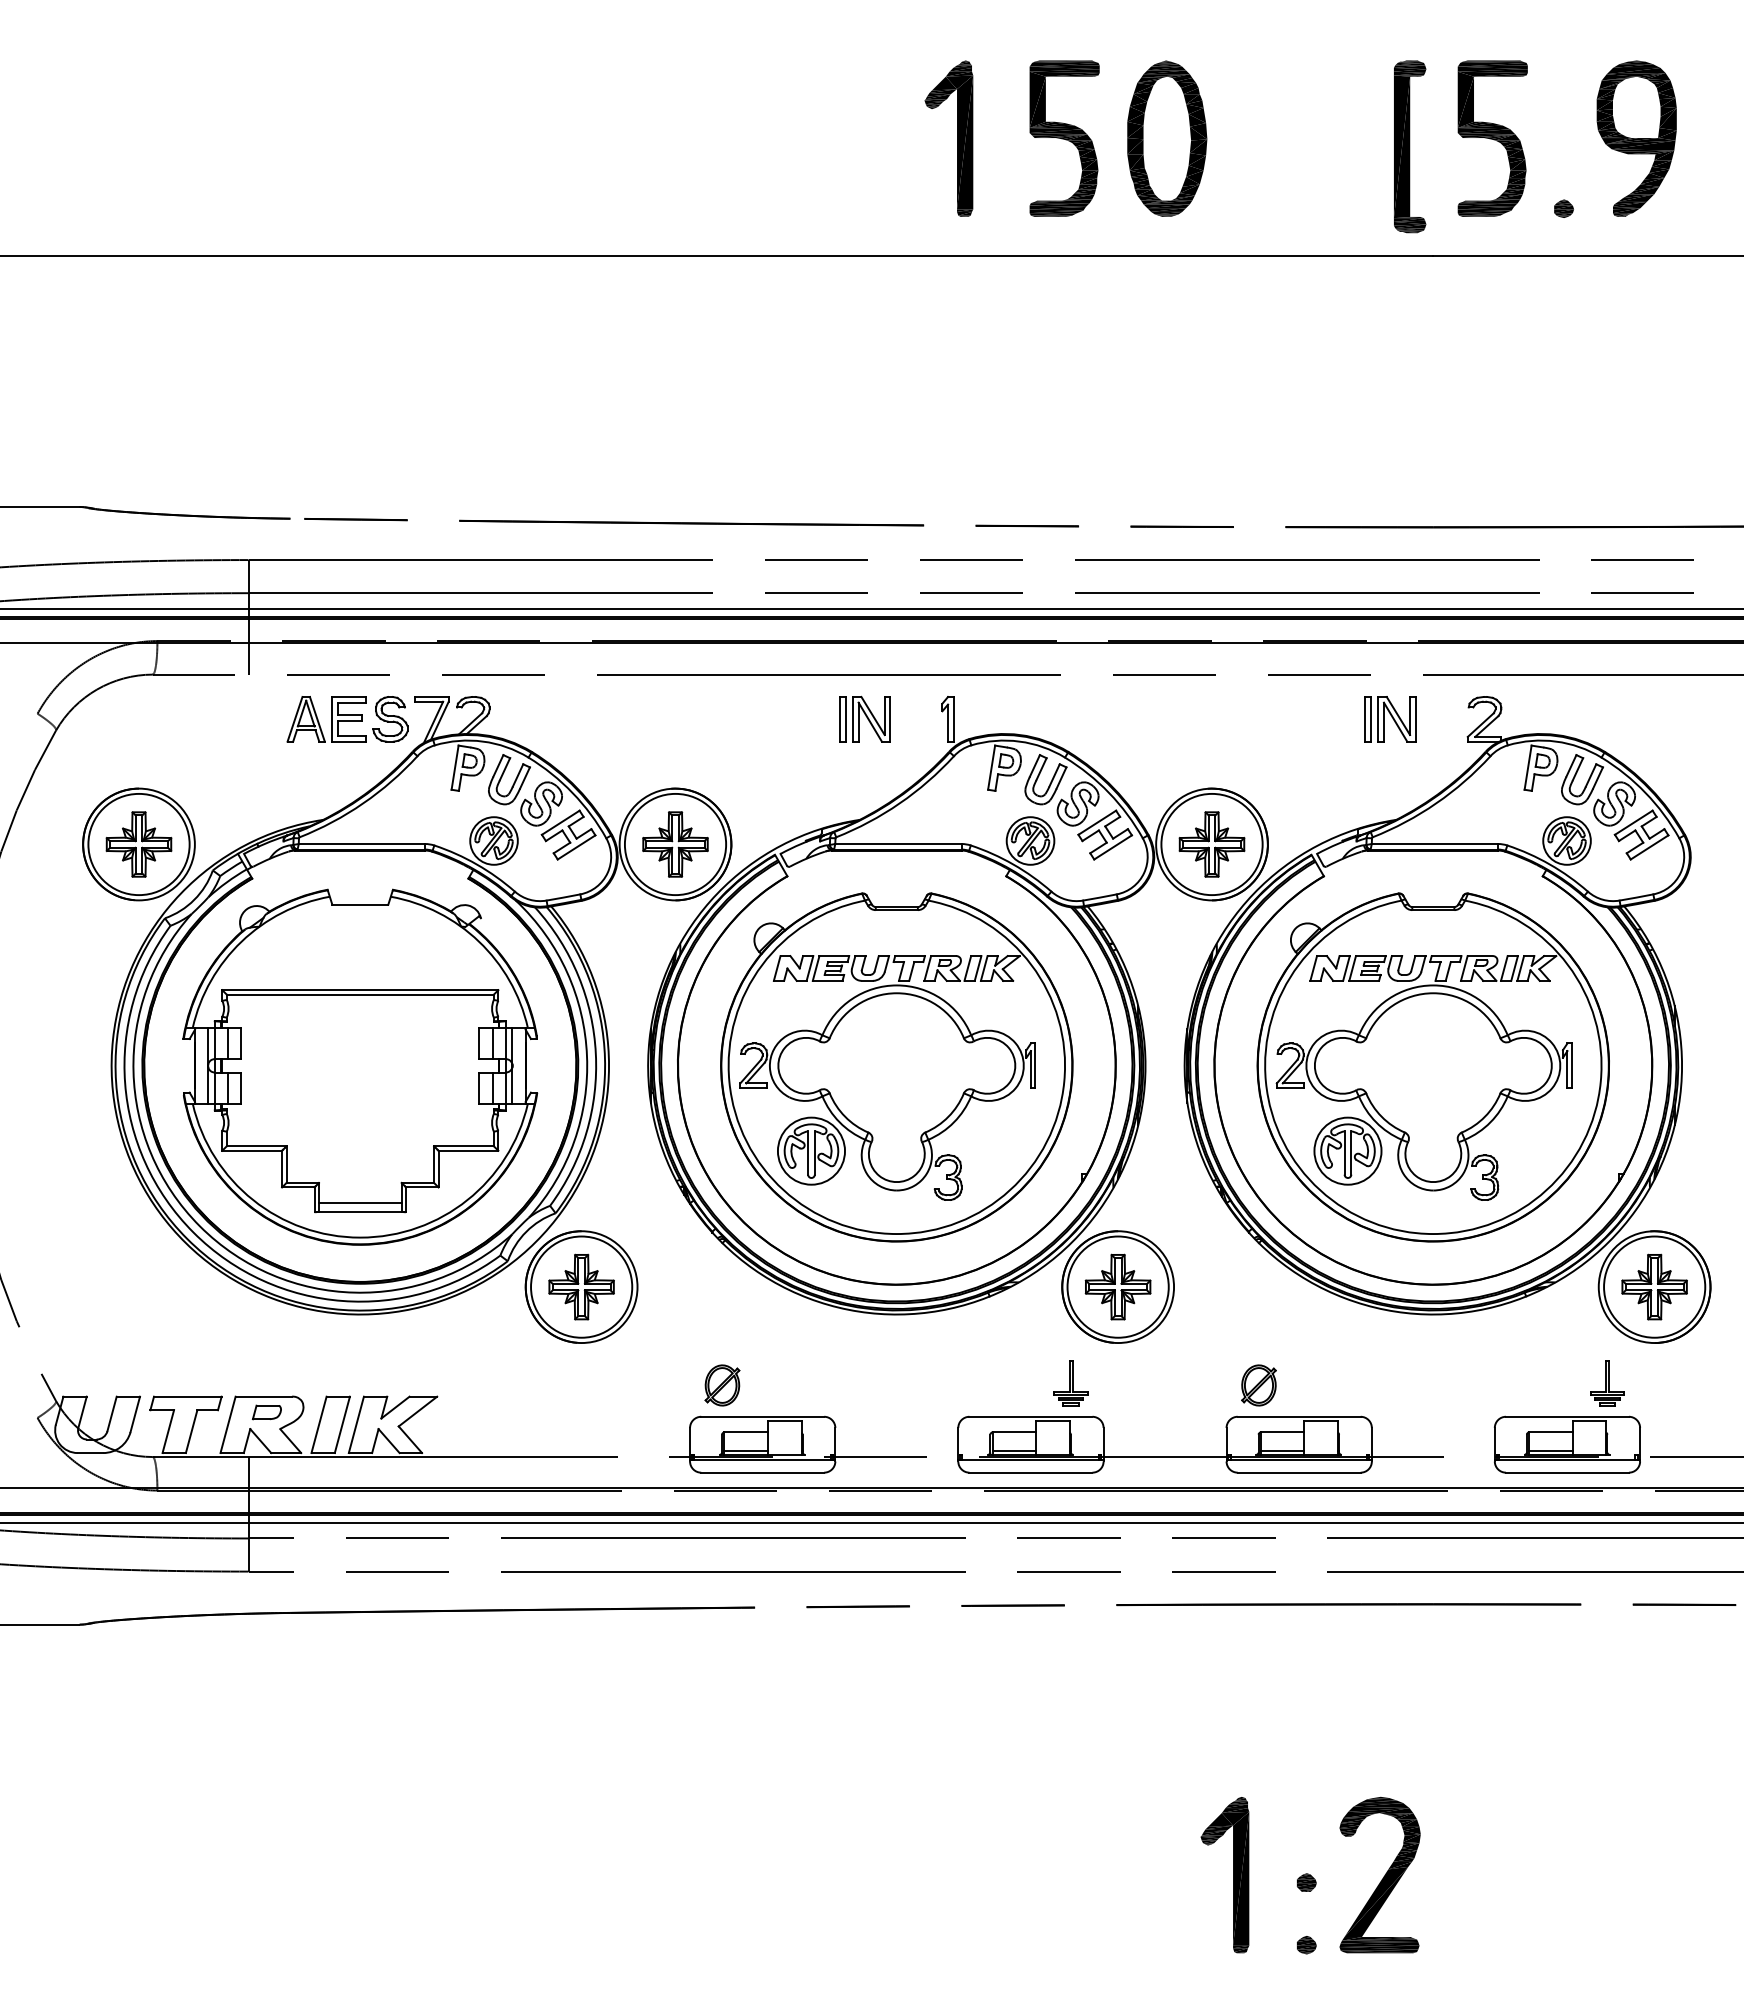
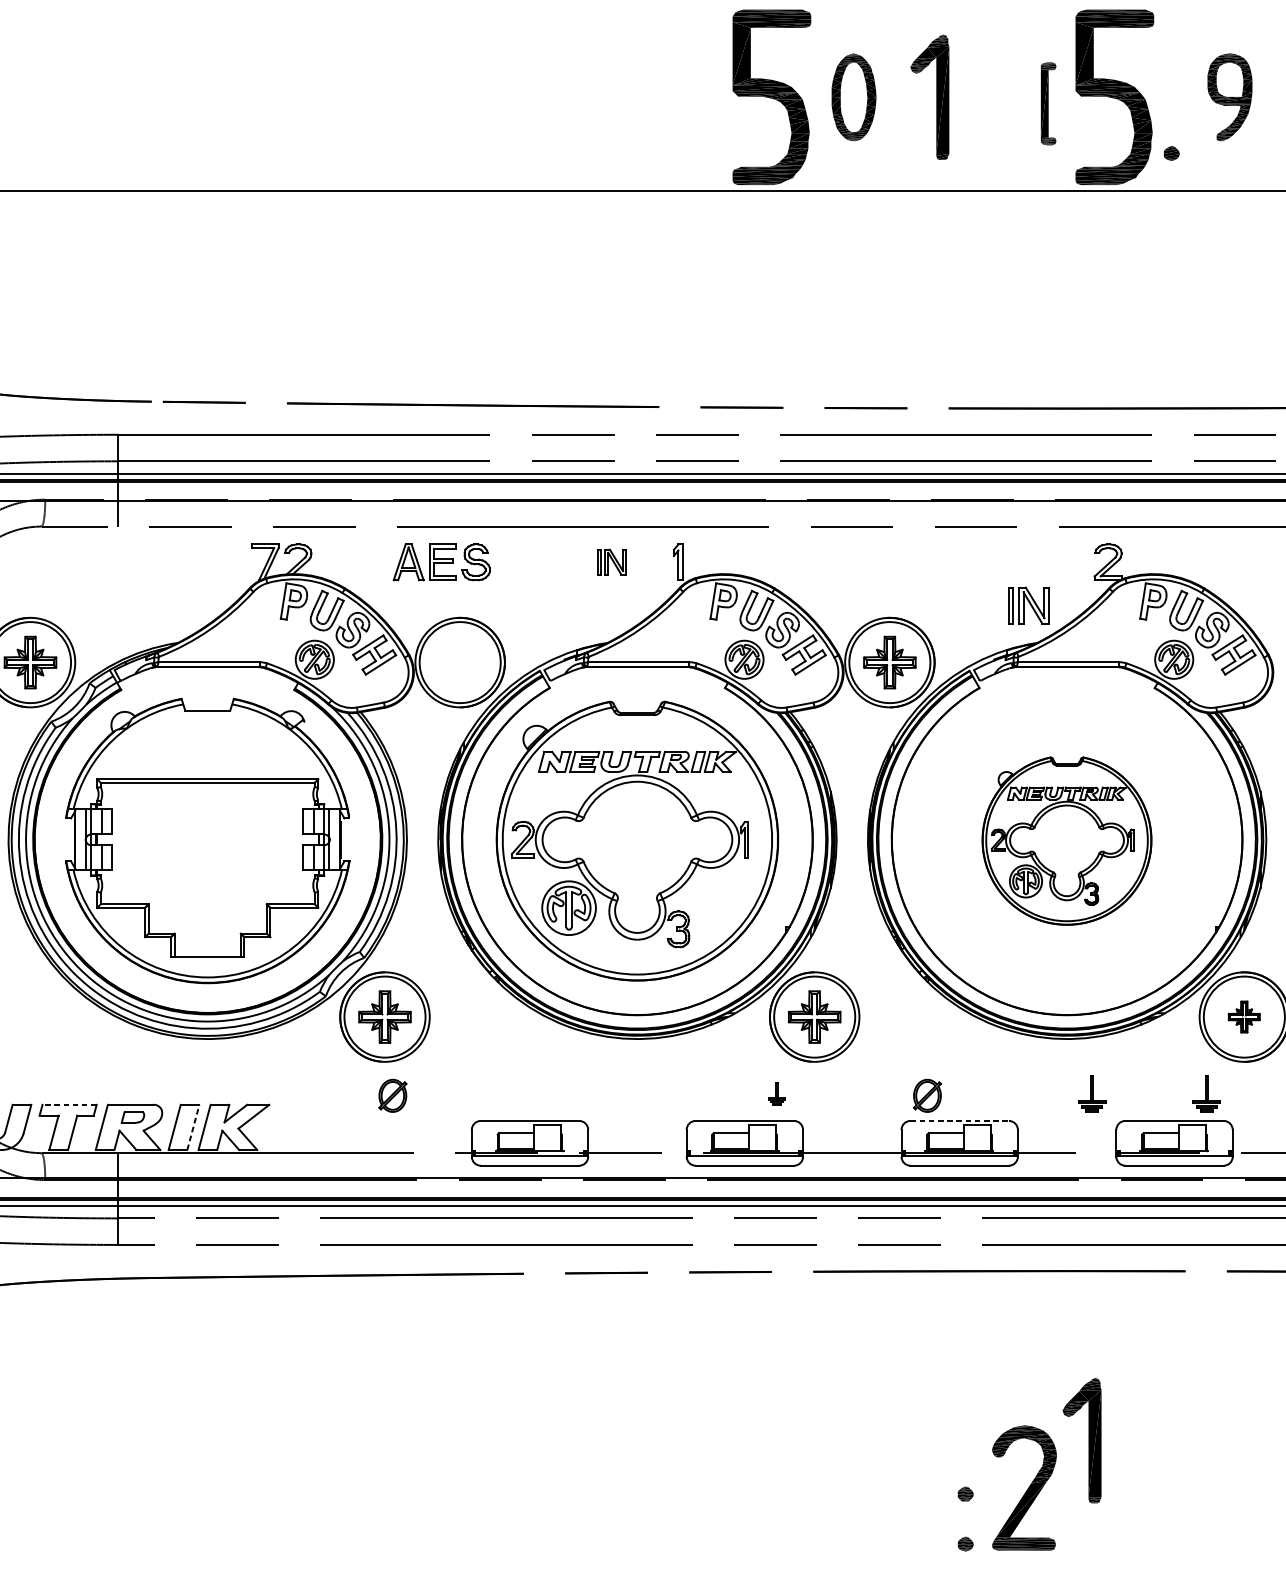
part: (957, 138) -> (936, 97), moved
part: (1064, 138) -> (771, 97), size x1.4
part: (1167, 138) -> (854, 97), size x0.7
part: (1492, 138) -> (1114, 97), size x1.4
part: (1636, 138) -> (1229, 97), size x0.7
part: (1410, 146) -> (1048, 103), size x0.6
part: (864, 718) -> (611, 561), size x0.7
part: (347, 719) -> (441, 562), moved
part: (1390, 719) -> (1028, 605), moved
part: (675, 844) -> (460, 662), removed
part: (1432, 1067) -> (1066, 841), size x0.6
line: (359, 1202) -> (207, 949), removed
part: (1654, 1286) -> (1244, 1016), size x0.6
part: (1070, 1383) -> (776, 1094), size x0.6
part: (1464, 1383) -> (1092, 1094), added
part: (722, 1385) -> (392, 1095), moved
line: (187, 1396) -> (69, 1104), solid -> dashed
line: (1299, 1416) -> (959, 1120), solid -> dashed
line: (342, 1424) -> (193, 1127), solid -> dashed
part: (1233, 1875) -> (1088, 1441), moved

